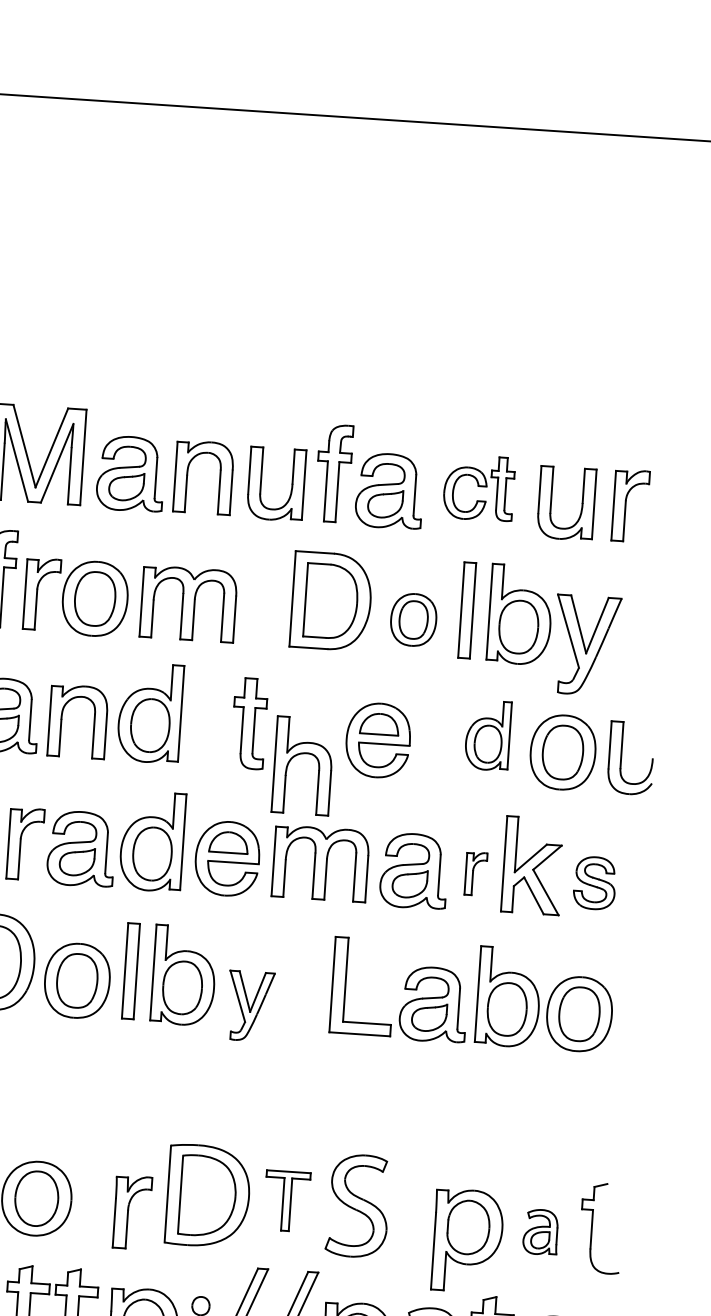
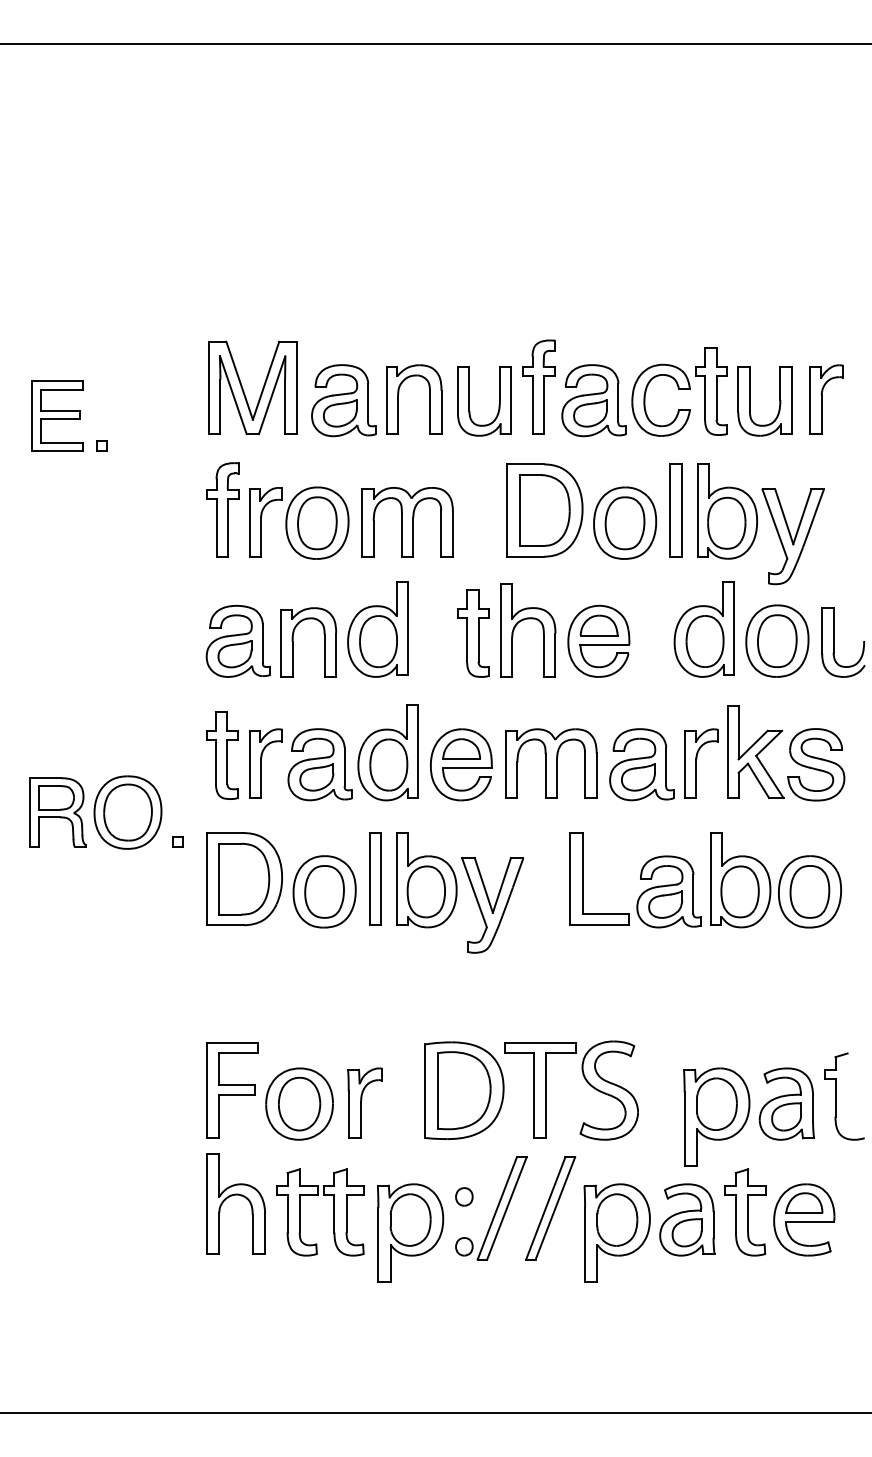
part: (478, 487) -> (679, 391), size x1.43
part: (414, 619) -> (625, 522), size x1.43
part: (487, 735) -> (703, 629), size x1.43
part: (300, 755) -> (524, 620), moved
part: (476, 873) -> (701, 763), size x1.67
part: (595, 882) -> (816, 764), size x1.43
part: (250, 1006) -> (492, 905), size x1.43
part: (287, 1201) -> (540, 1090), size x1.67
part: (131, 1211) -> (364, 1102), moved
part: (540, 1231) -> (786, 1103), size x1.67

